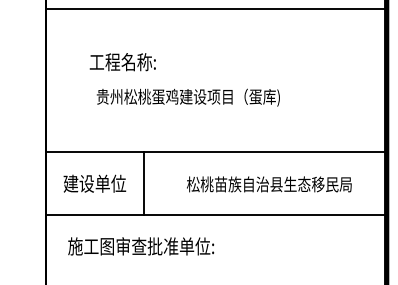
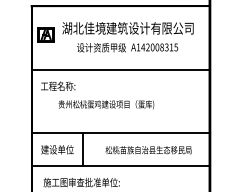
line: (215, 8) -> (120, 69), moved
text: (123, 60) -> (58, 85), moved

